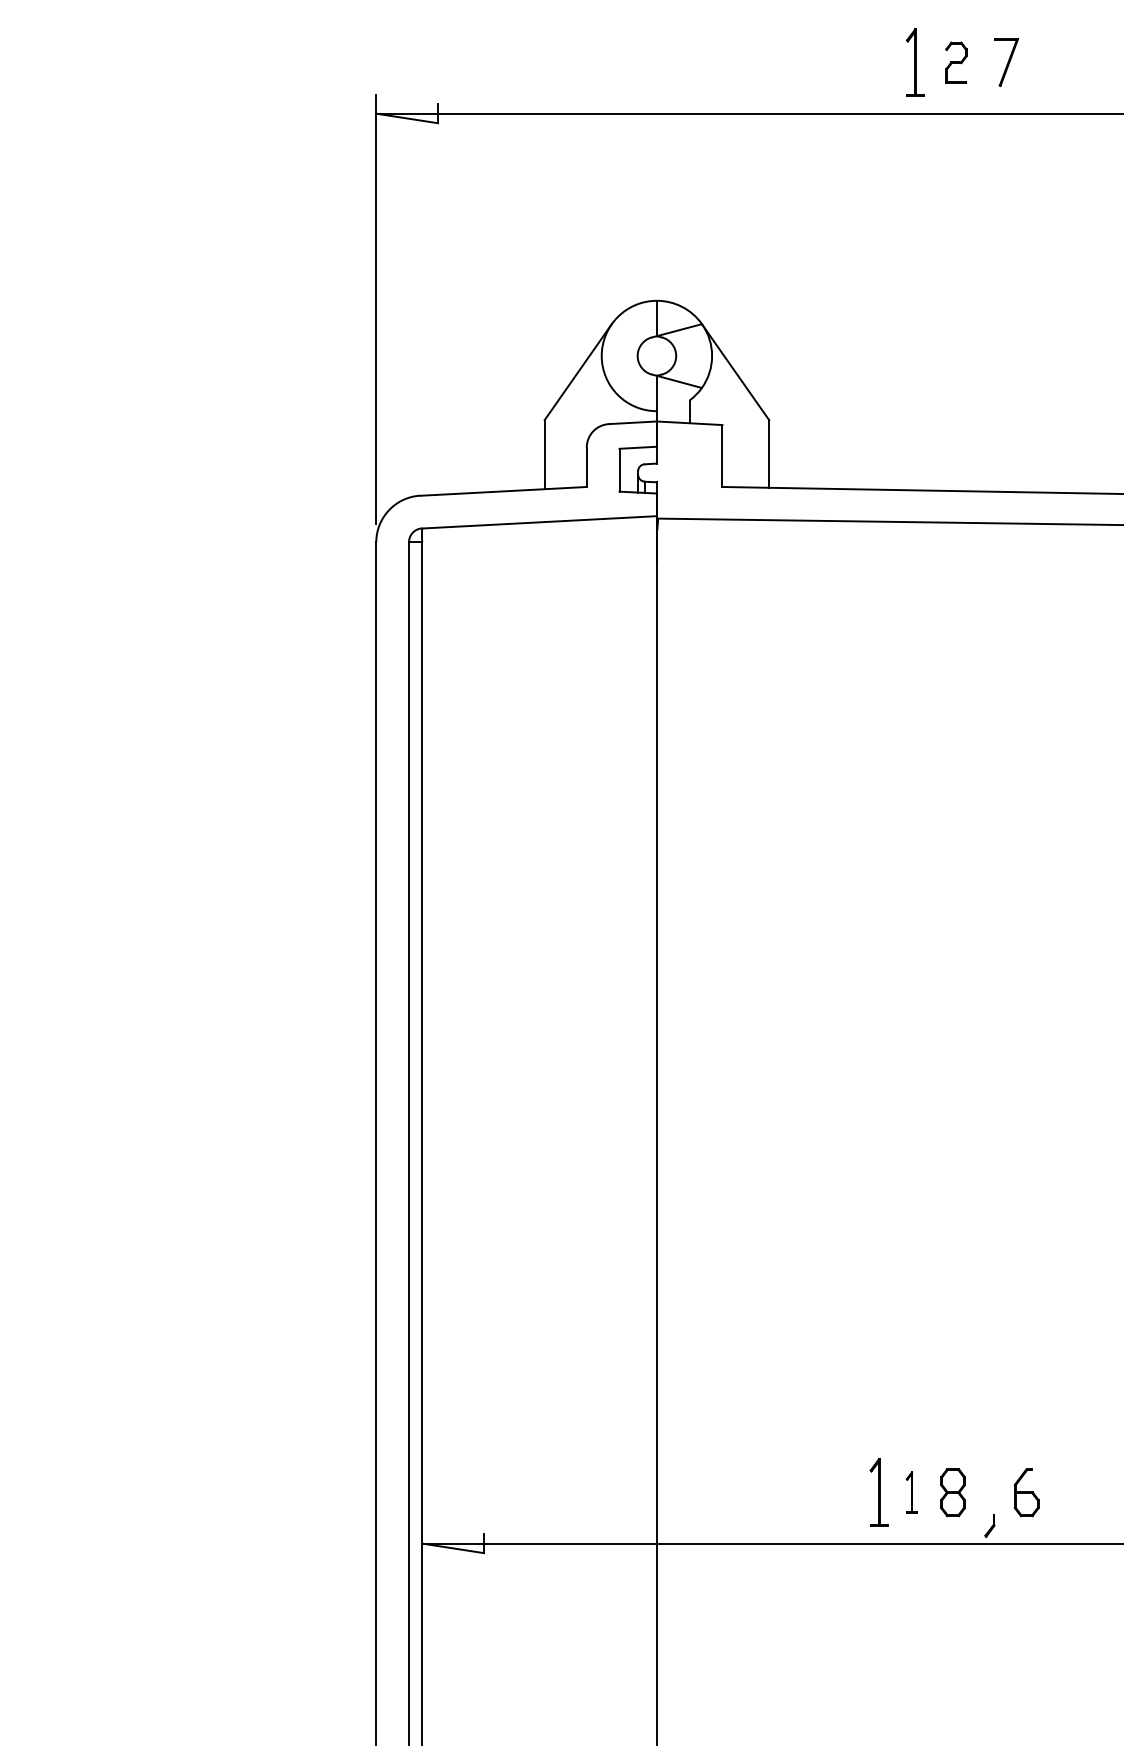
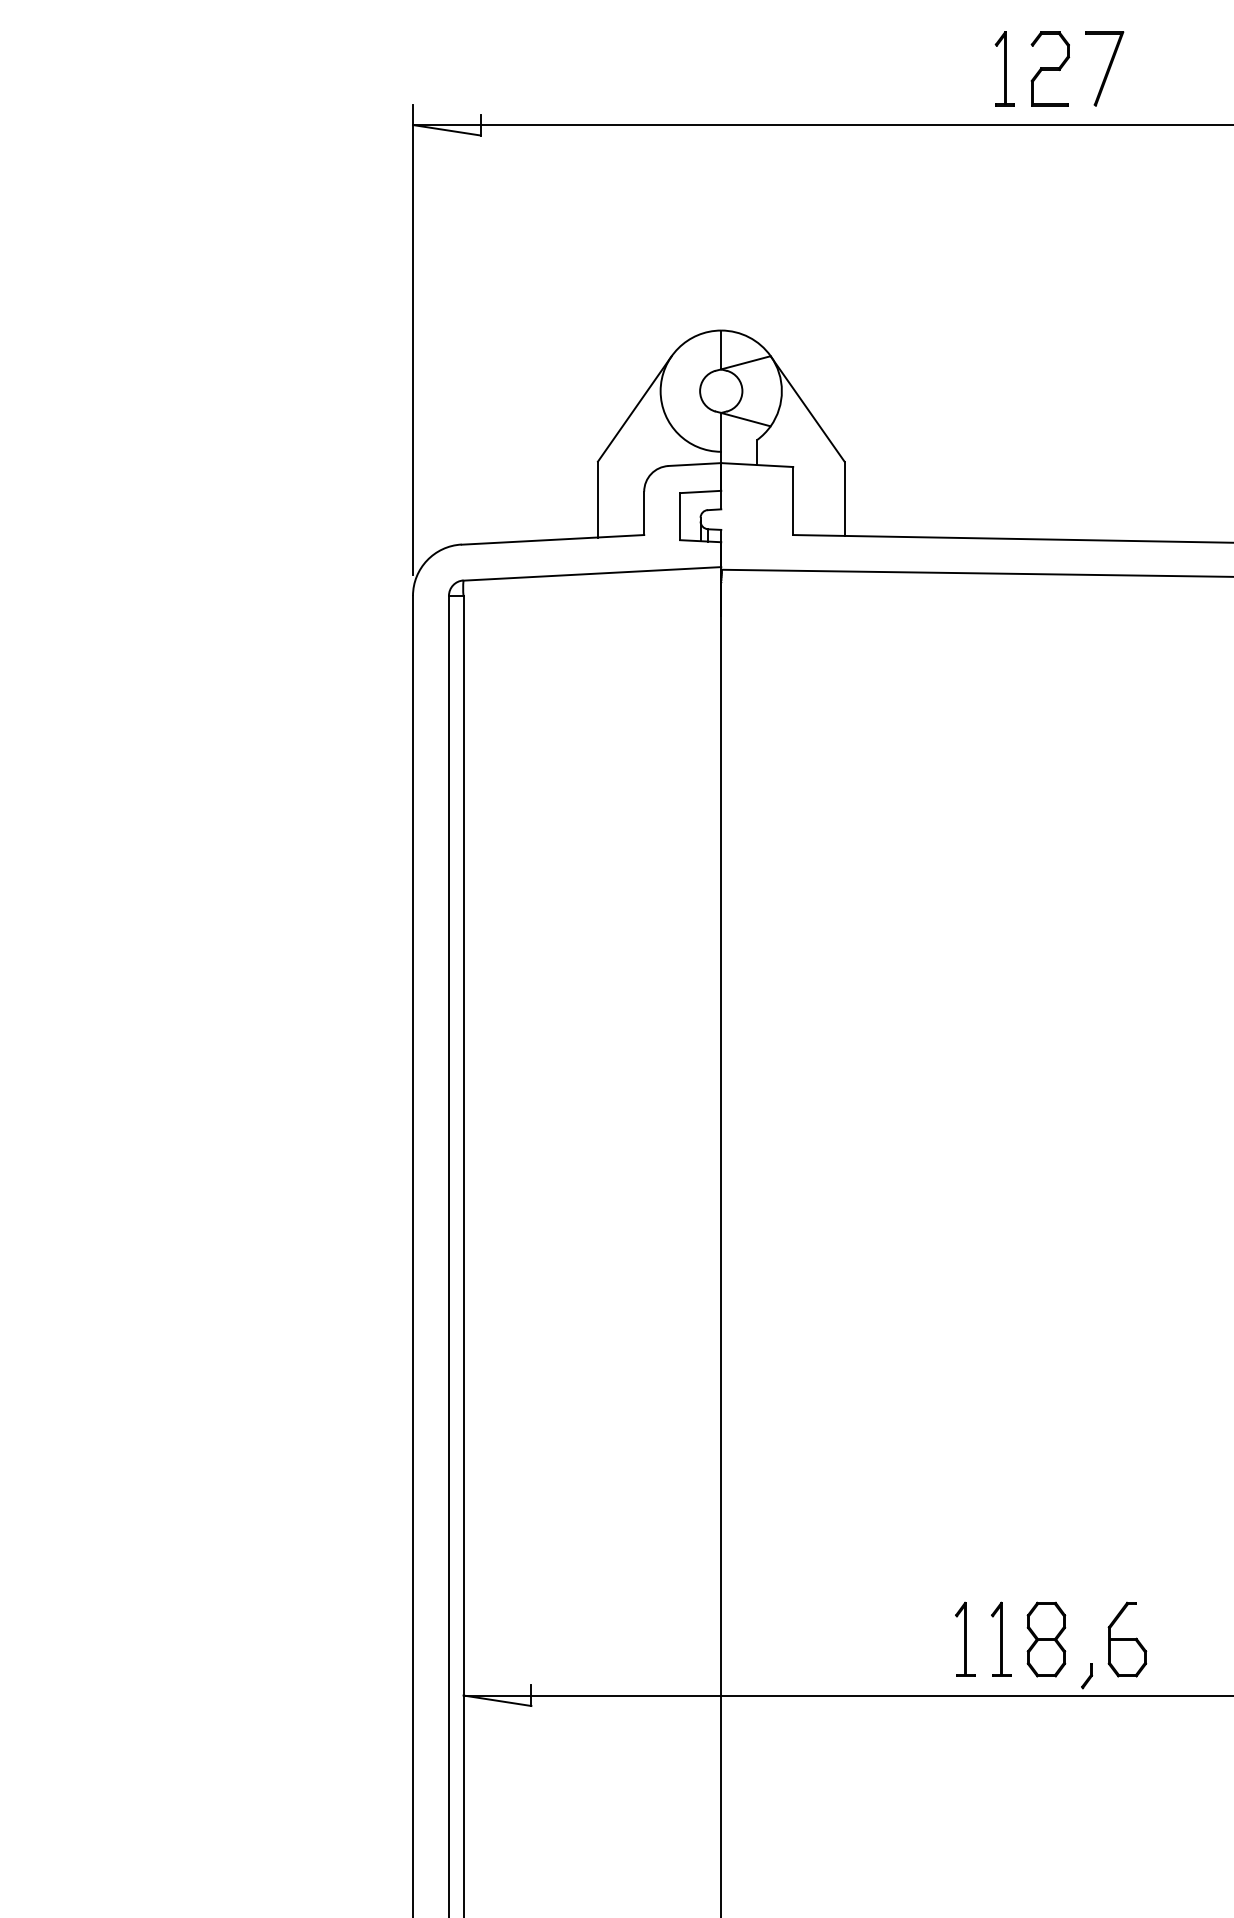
part: (955, 62) -> (1049, 68), size x1.67
part: (1005, 62) -> (1104, 68), size x1.43
part: (912, 1491) -> (1001, 1638), size x1.67
part: (953, 1492) -> (1046, 1639), size x1.43
part: (1026, 1492) -> (1127, 1639), size x1.43

